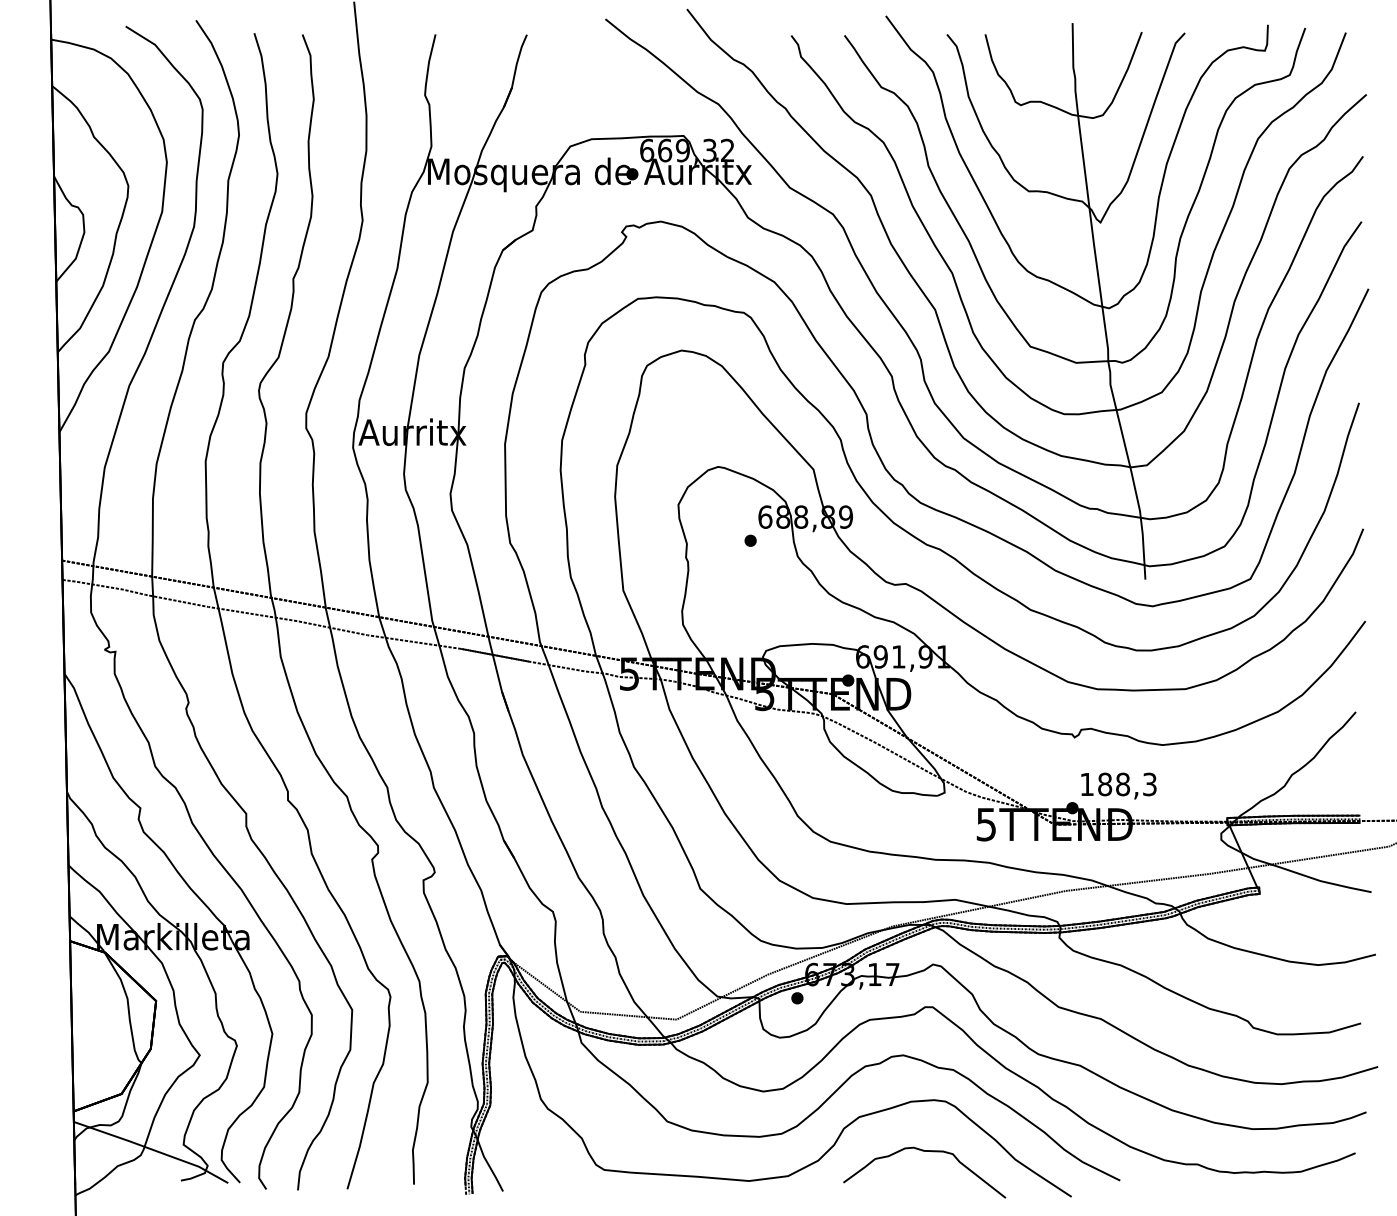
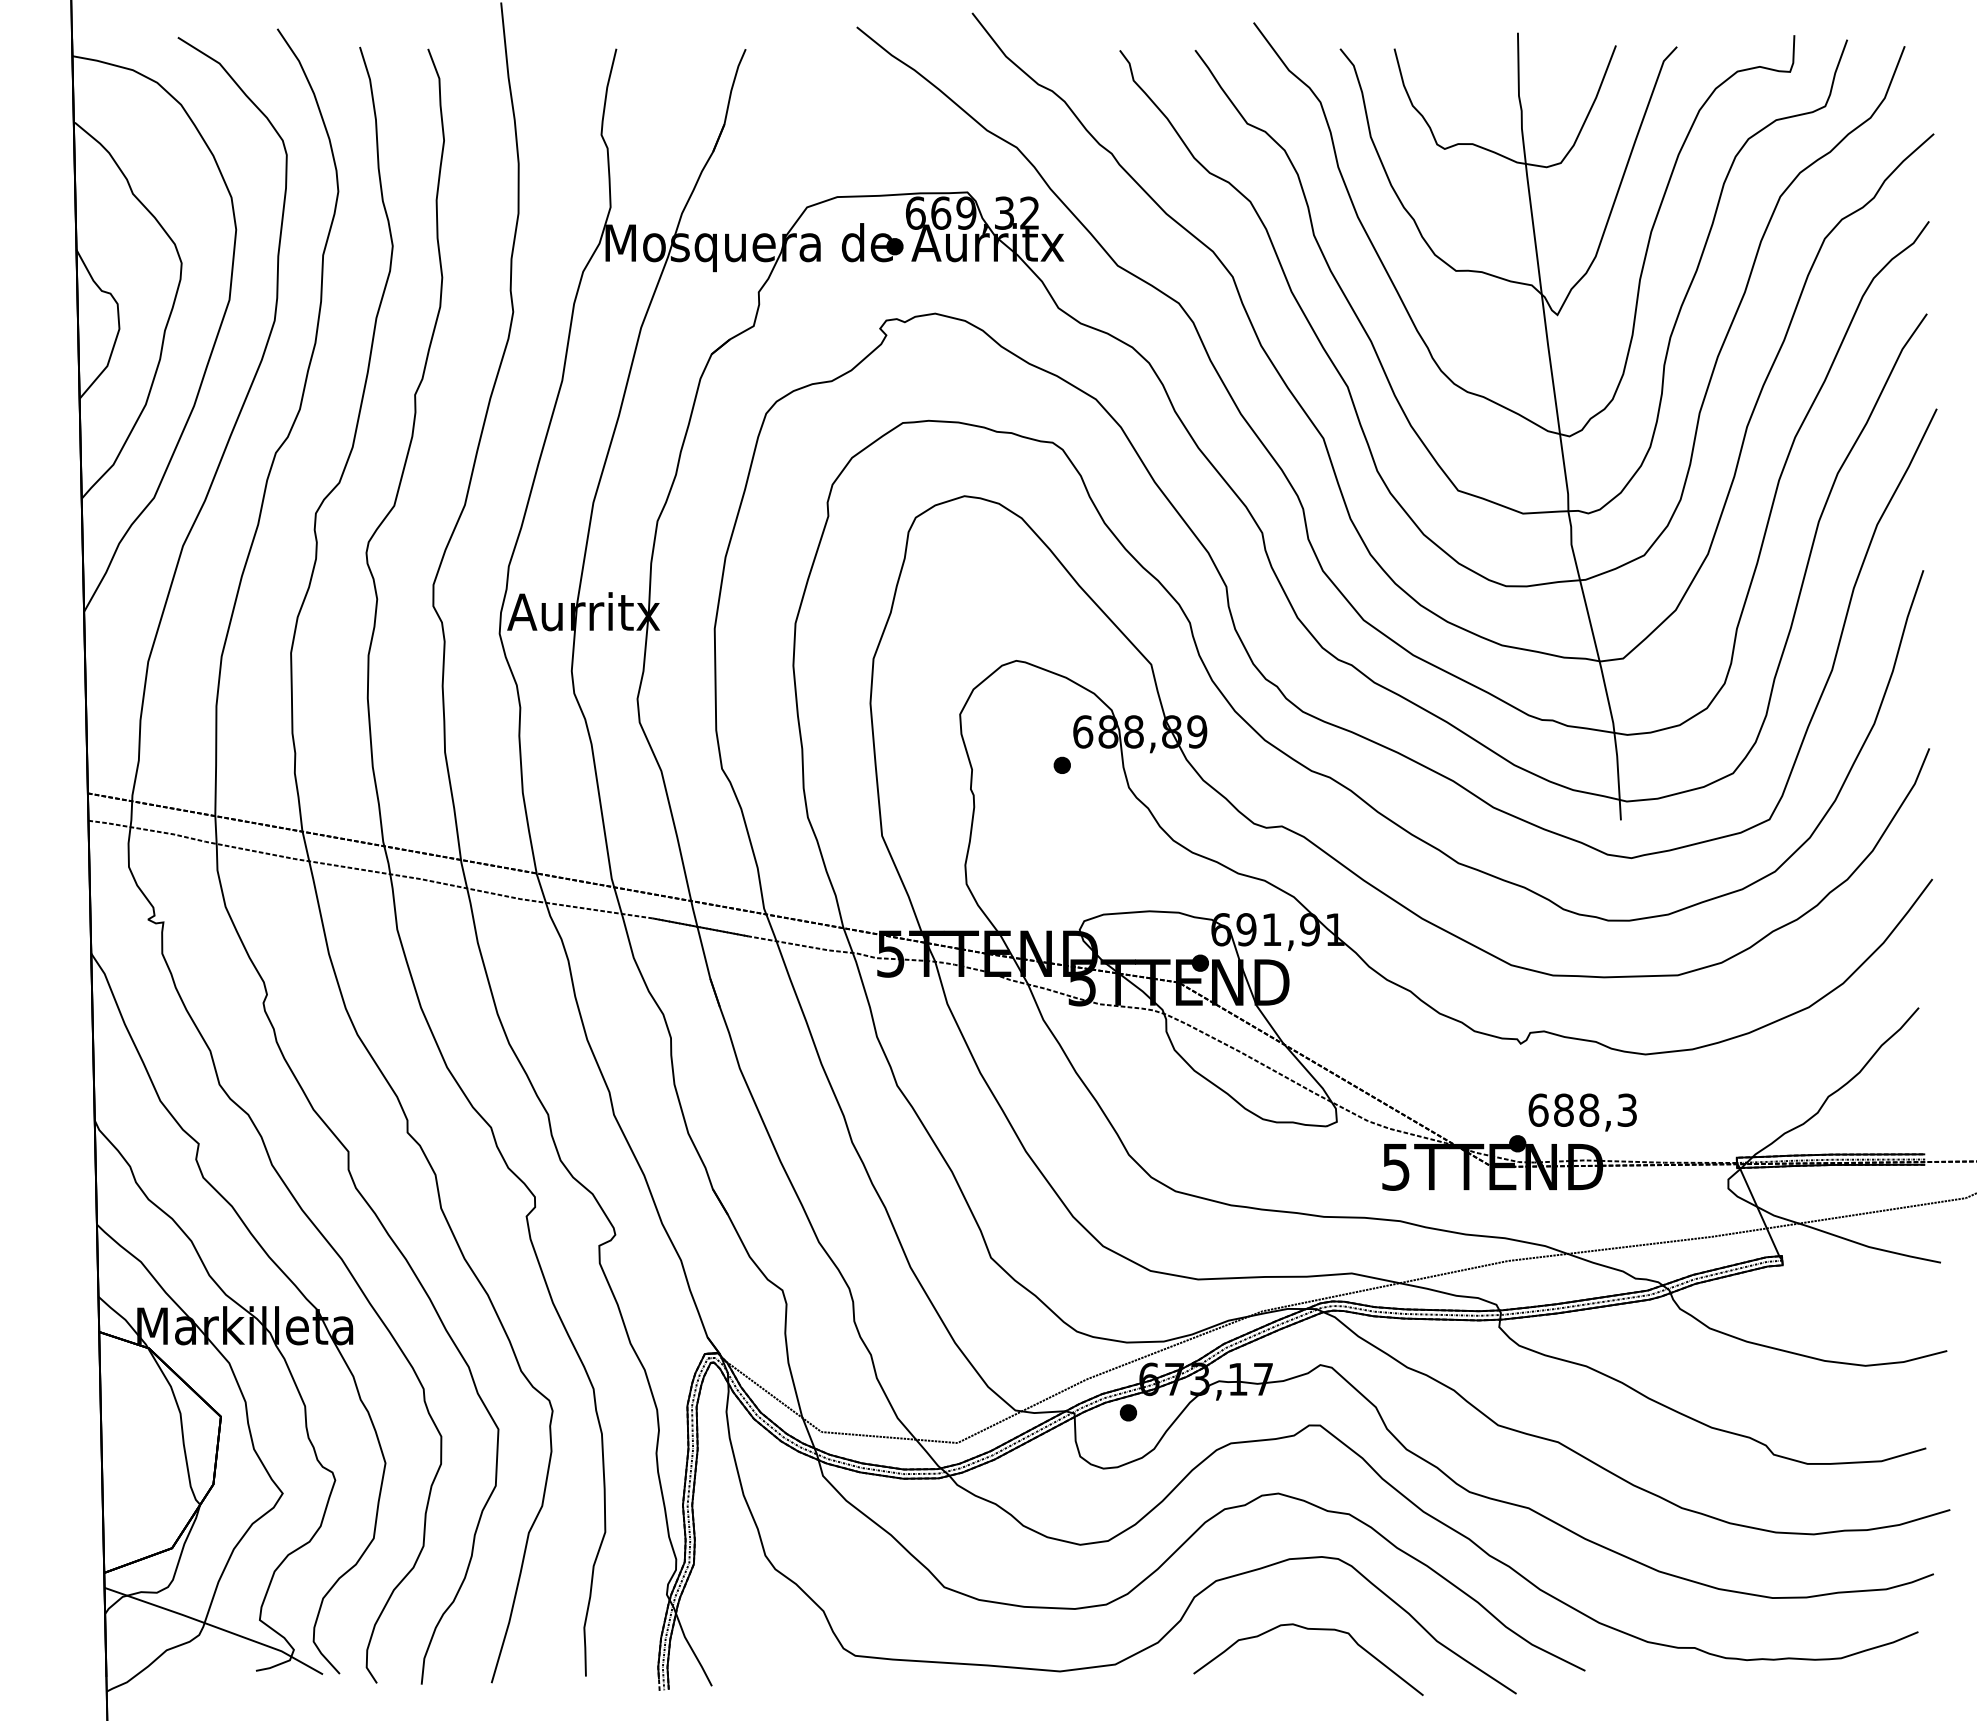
text: (1087, 784) -> (1539, 1110), 188,3 -> 688,3

